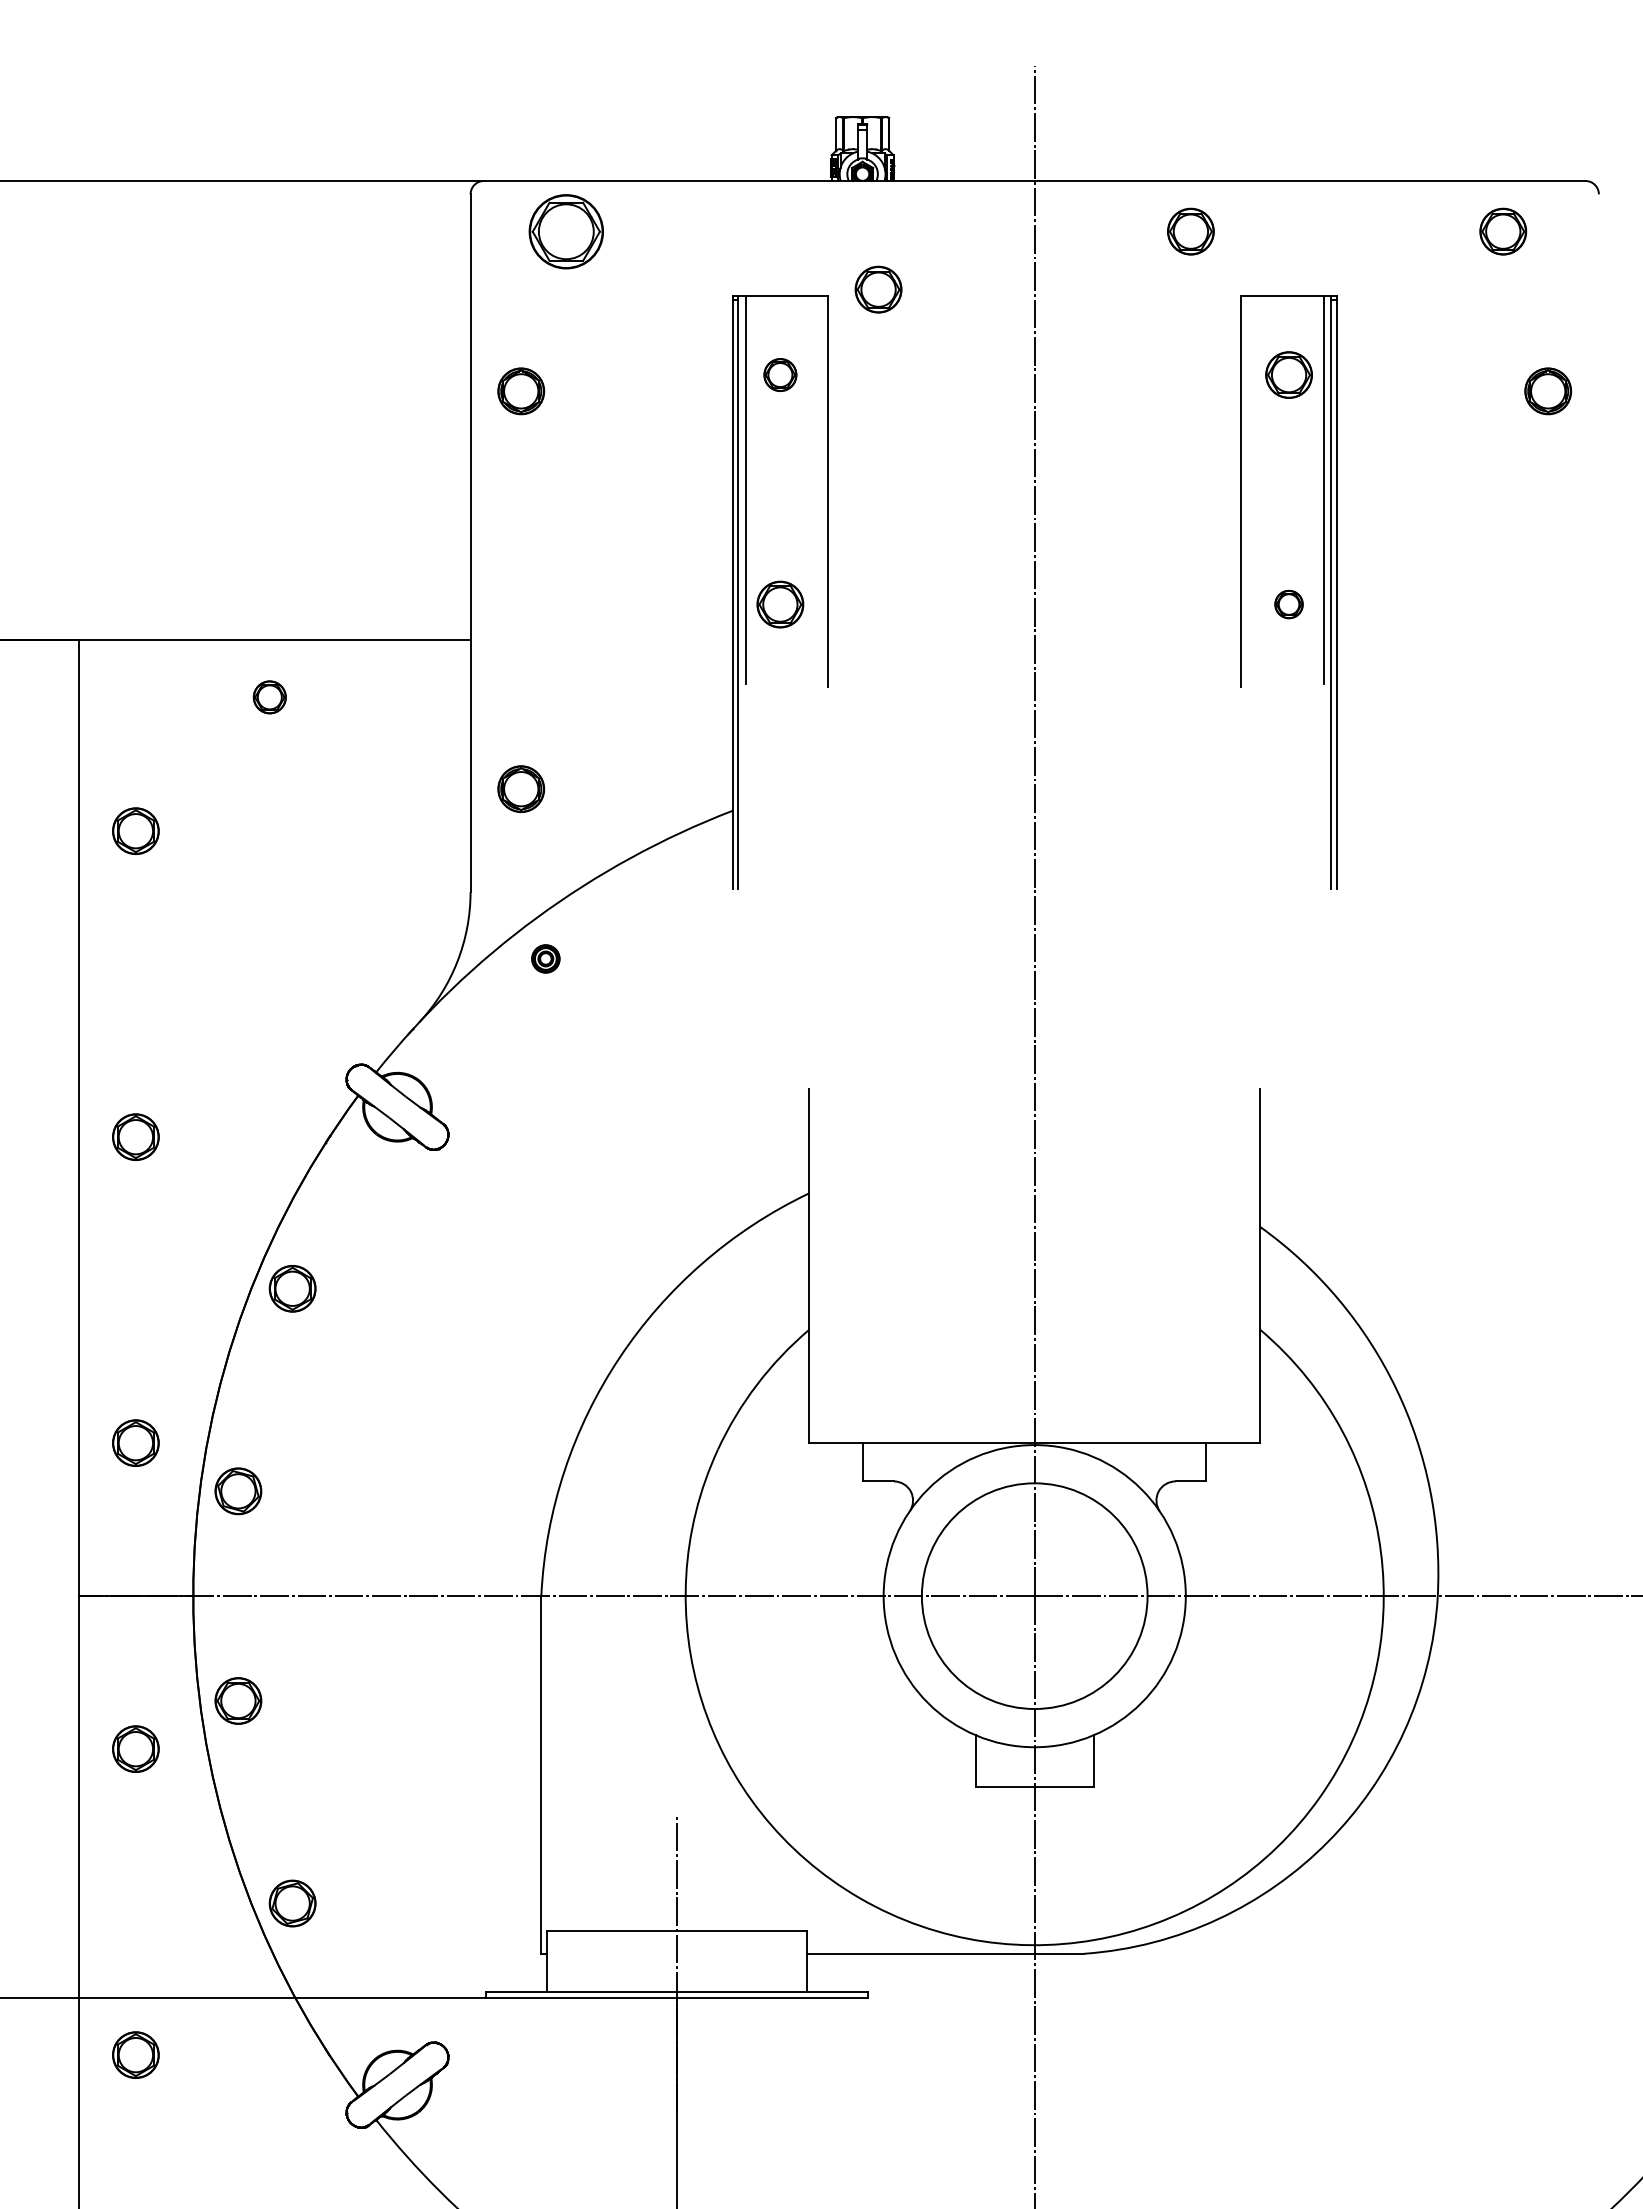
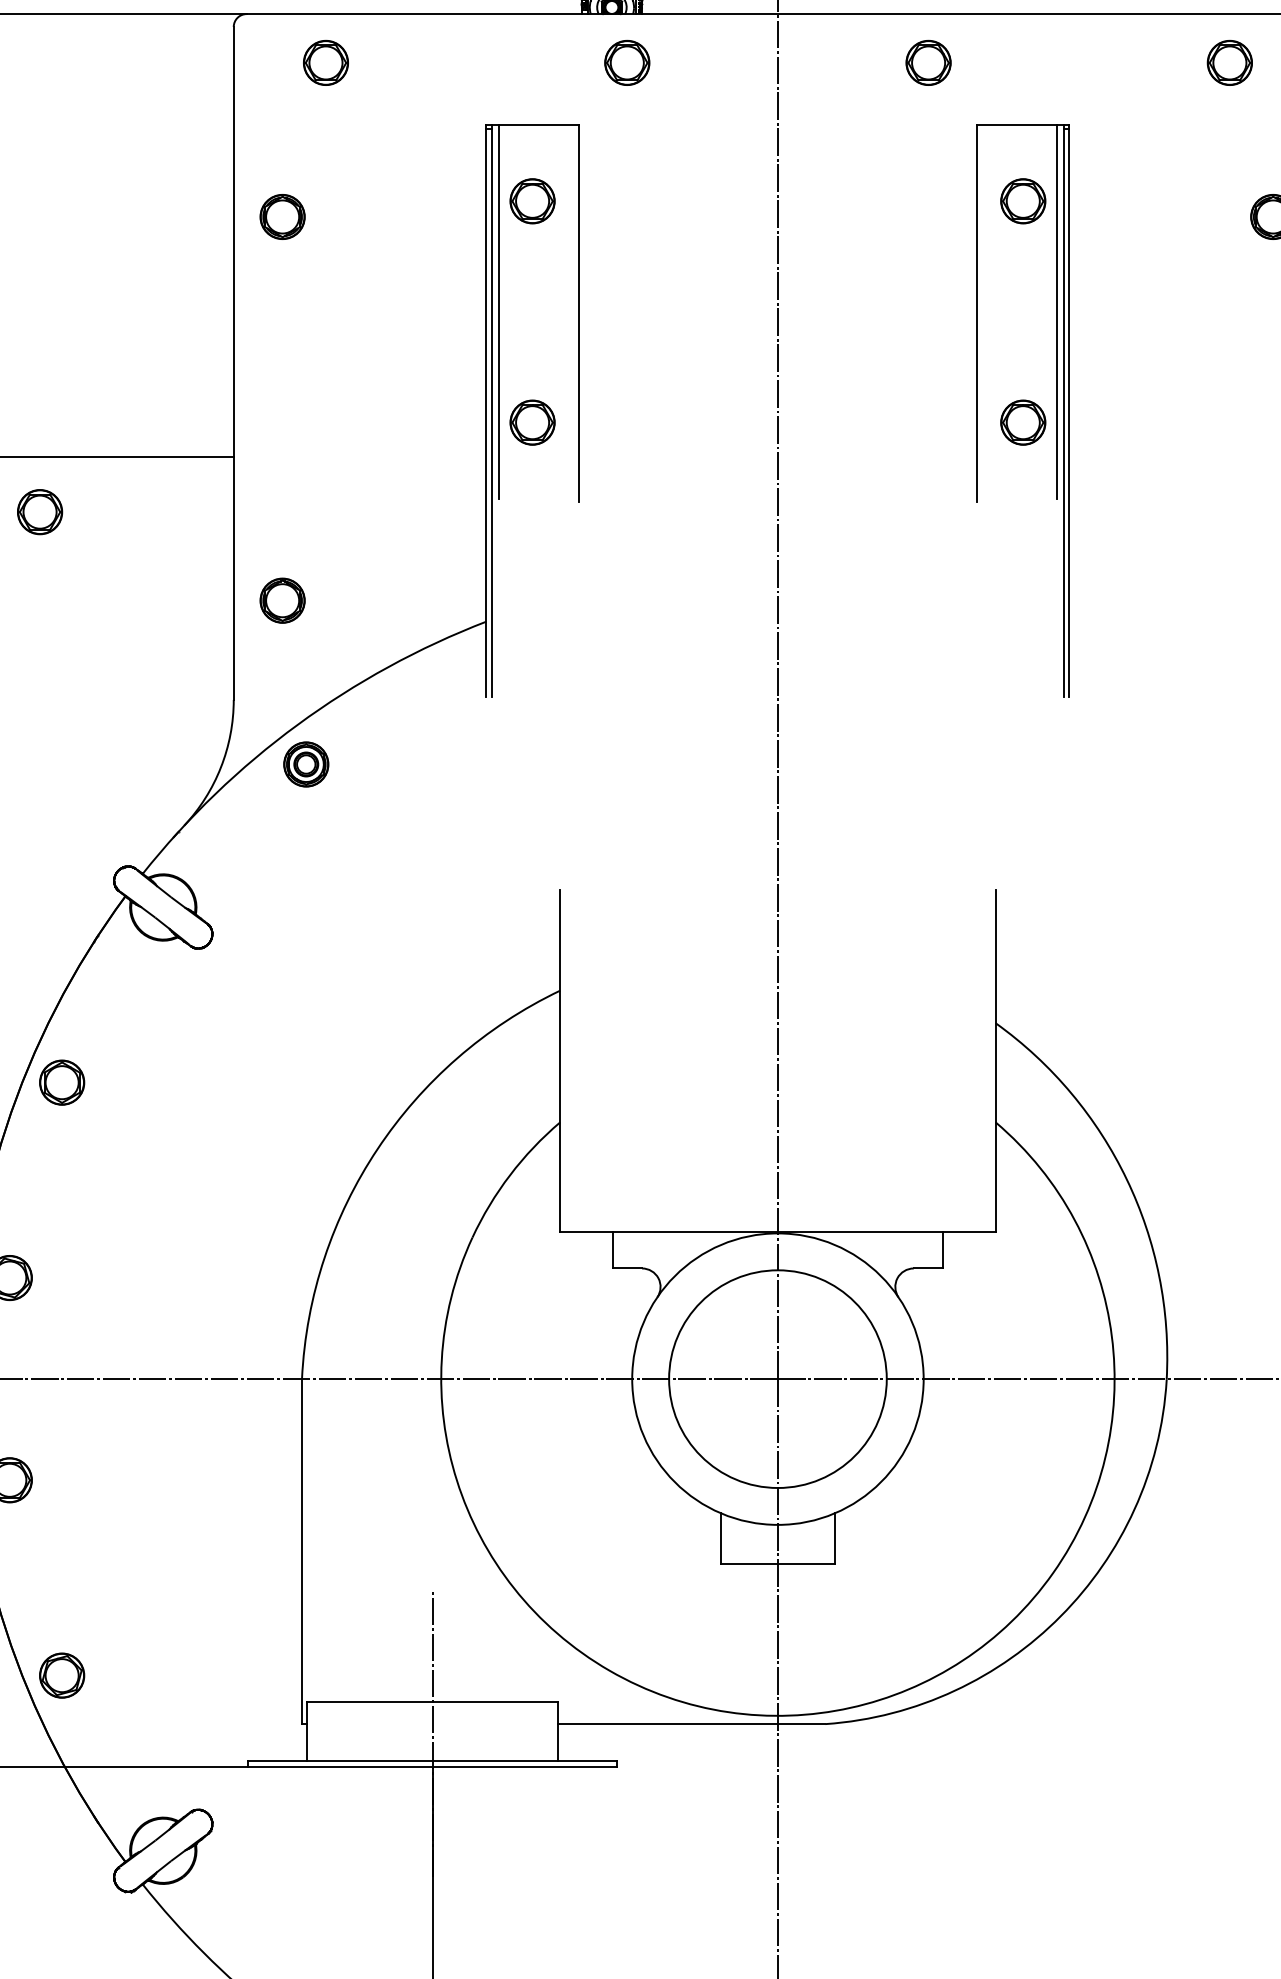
part: (565, 231) -> (325, 62), size x0.62
part: (878, 289) -> (627, 62), moved
part: (780, 374) -> (532, 200), size x1.43
part: (1288, 604) -> (1022, 422), size x1.67
part: (269, 697) -> (39, 512), size x1.43
part: (545, 958) -> (306, 764), size x1.67

